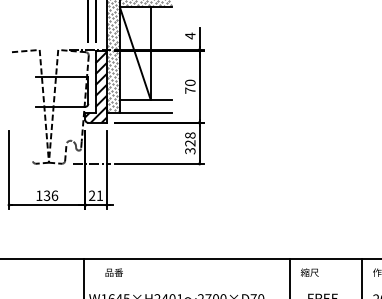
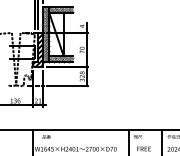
hatch: (143, 104) -> (60, 58), added

